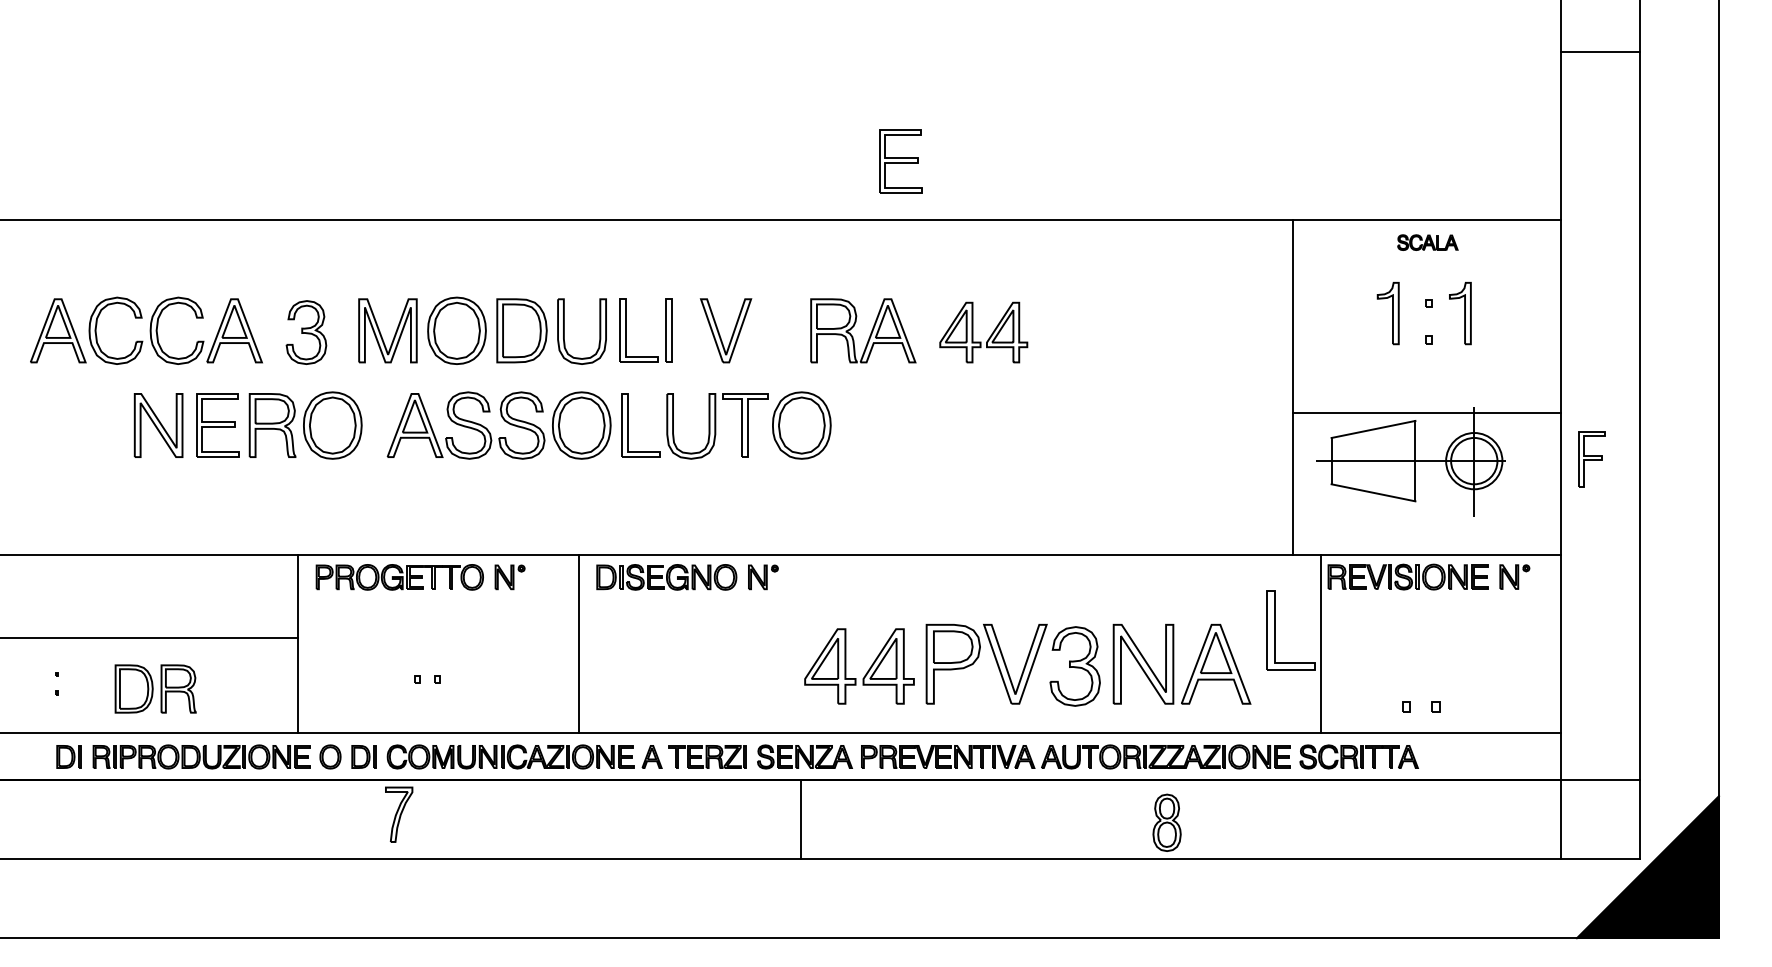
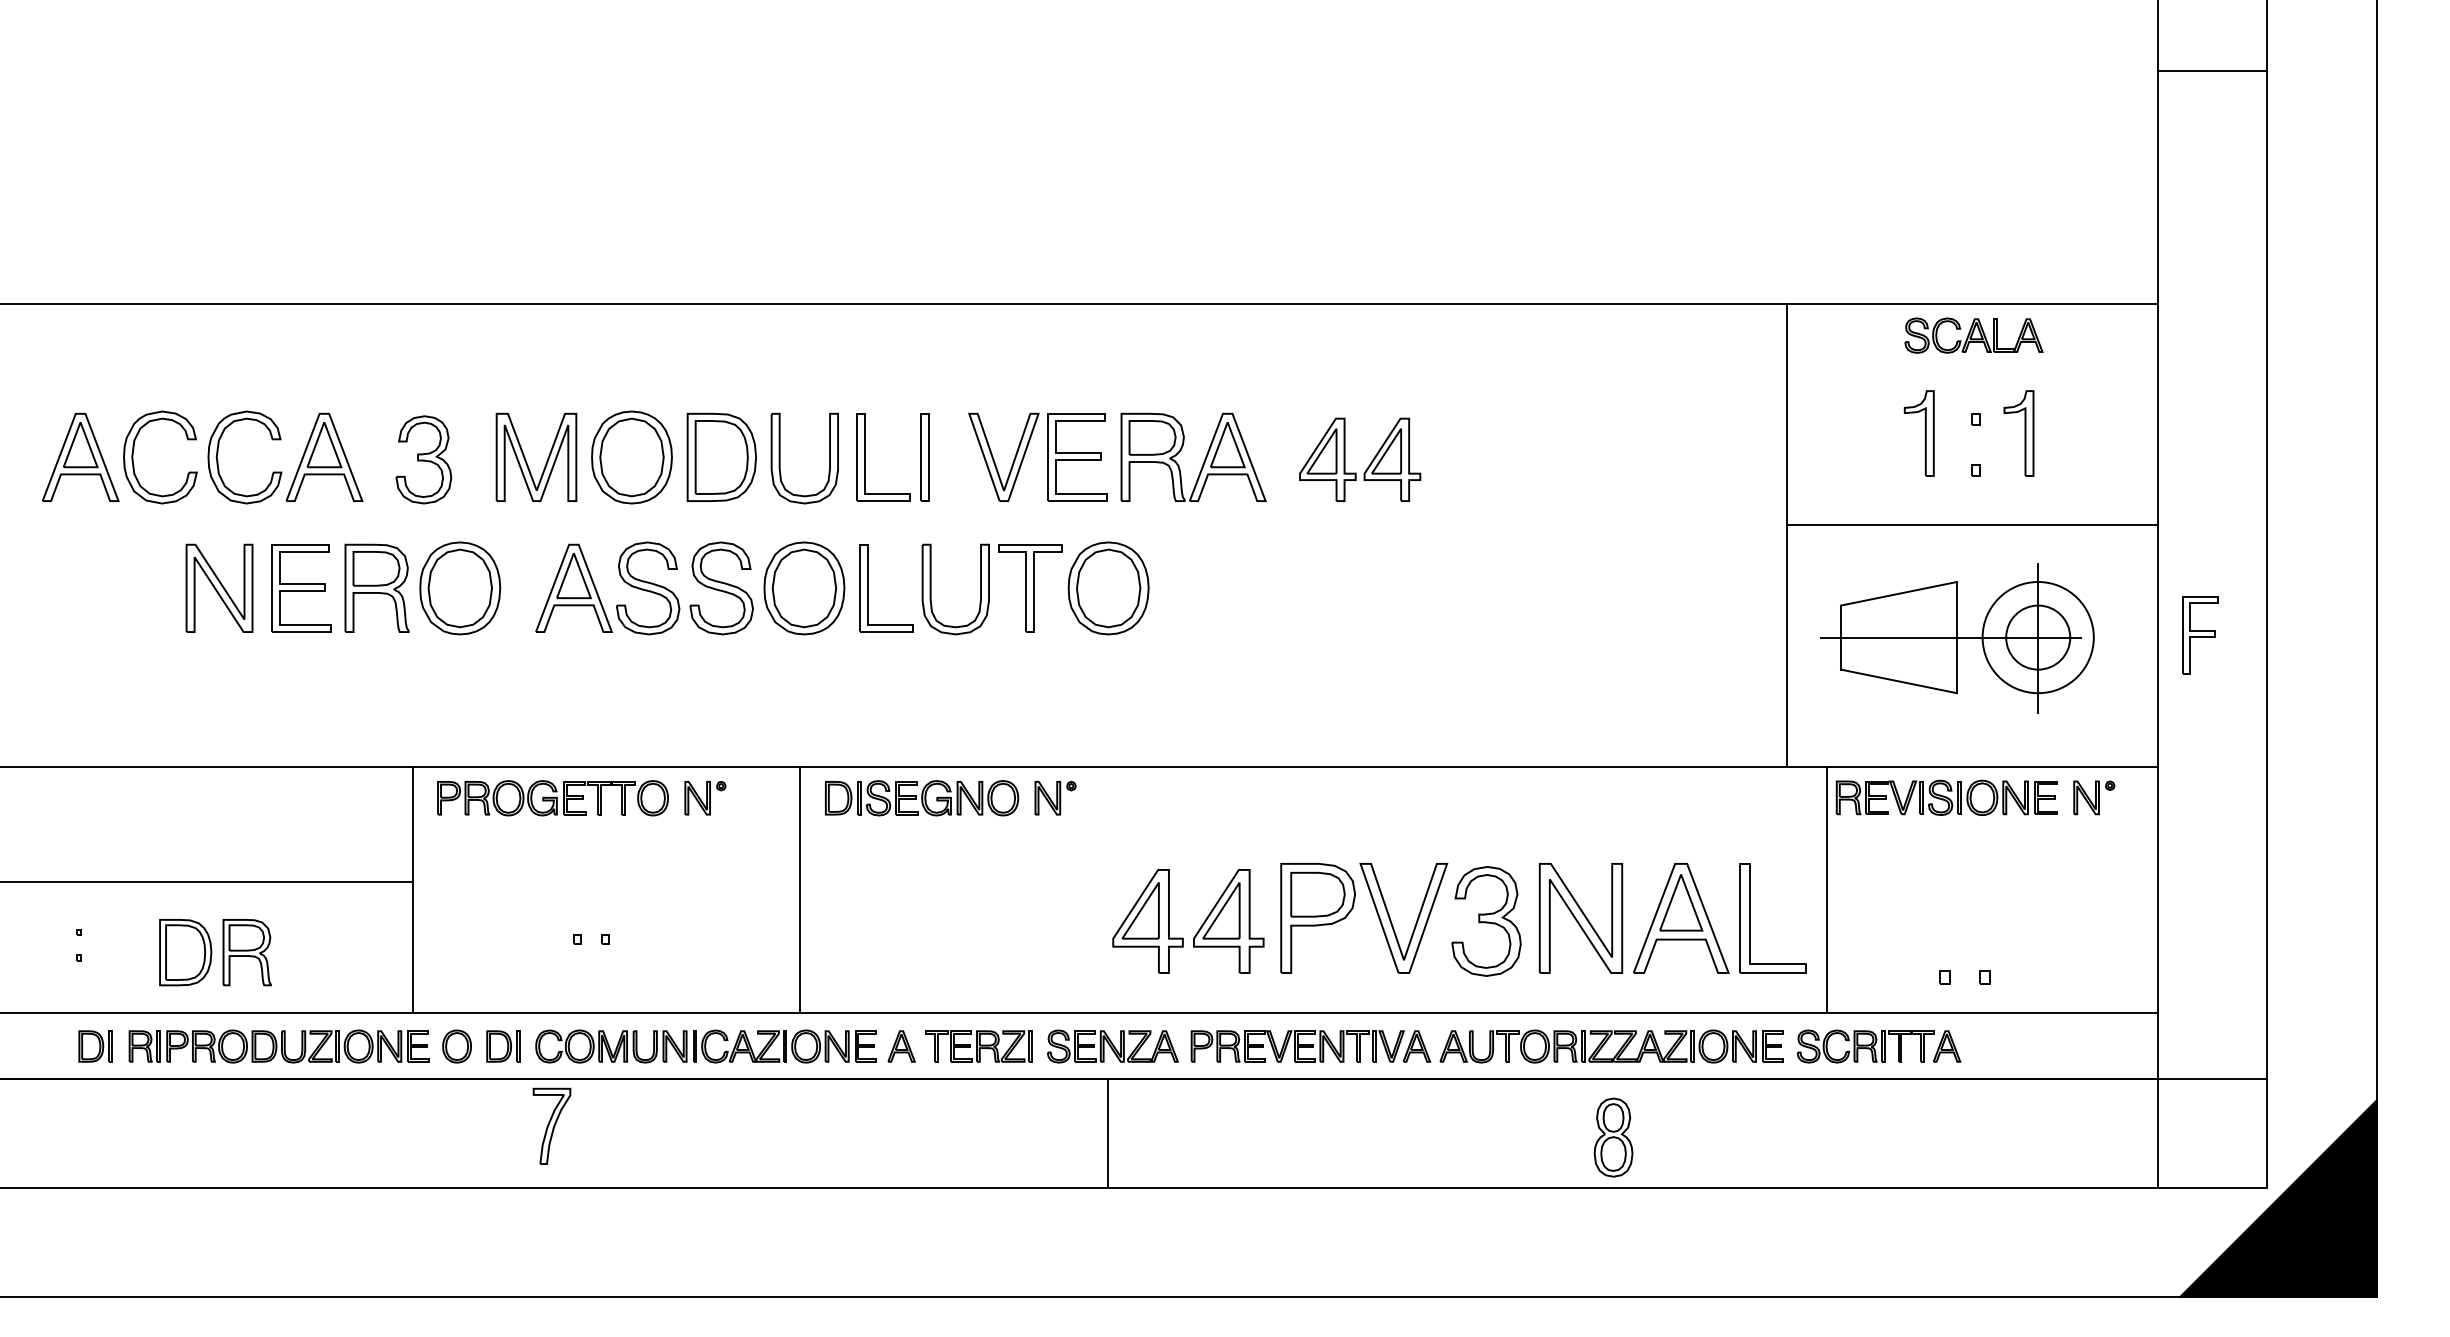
part: (900, 161) -> (1077, 457), moved
part: (1427, 242) -> (1973, 335), size x1.67
line: (1426, 412) -> (1972, 524), moved
circle: (1473, 461) -> (2037, 637), size x1.43
part: (1274, 630) -> (1750, 918), moved

